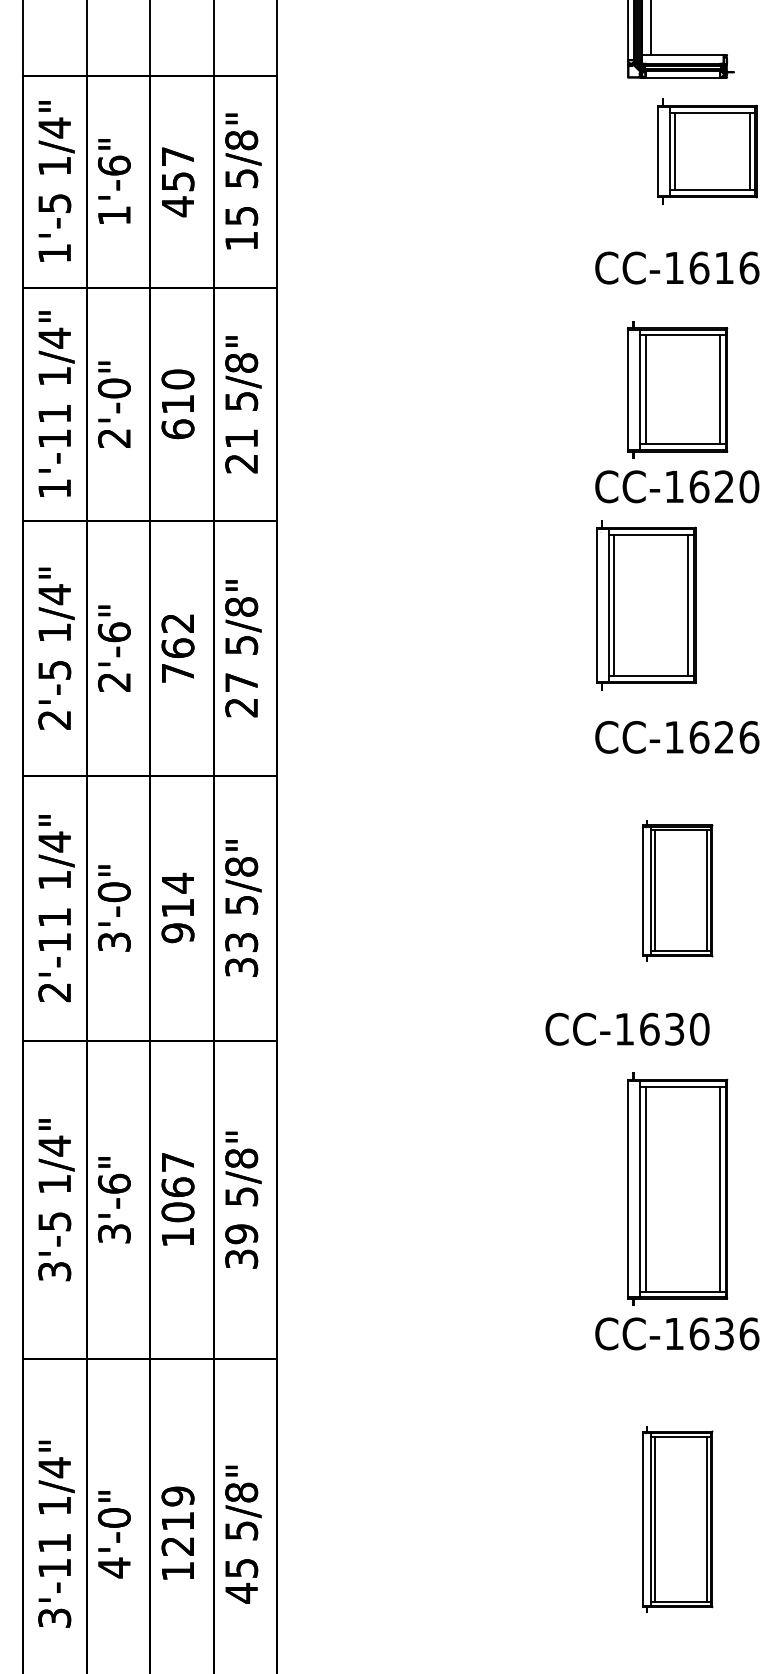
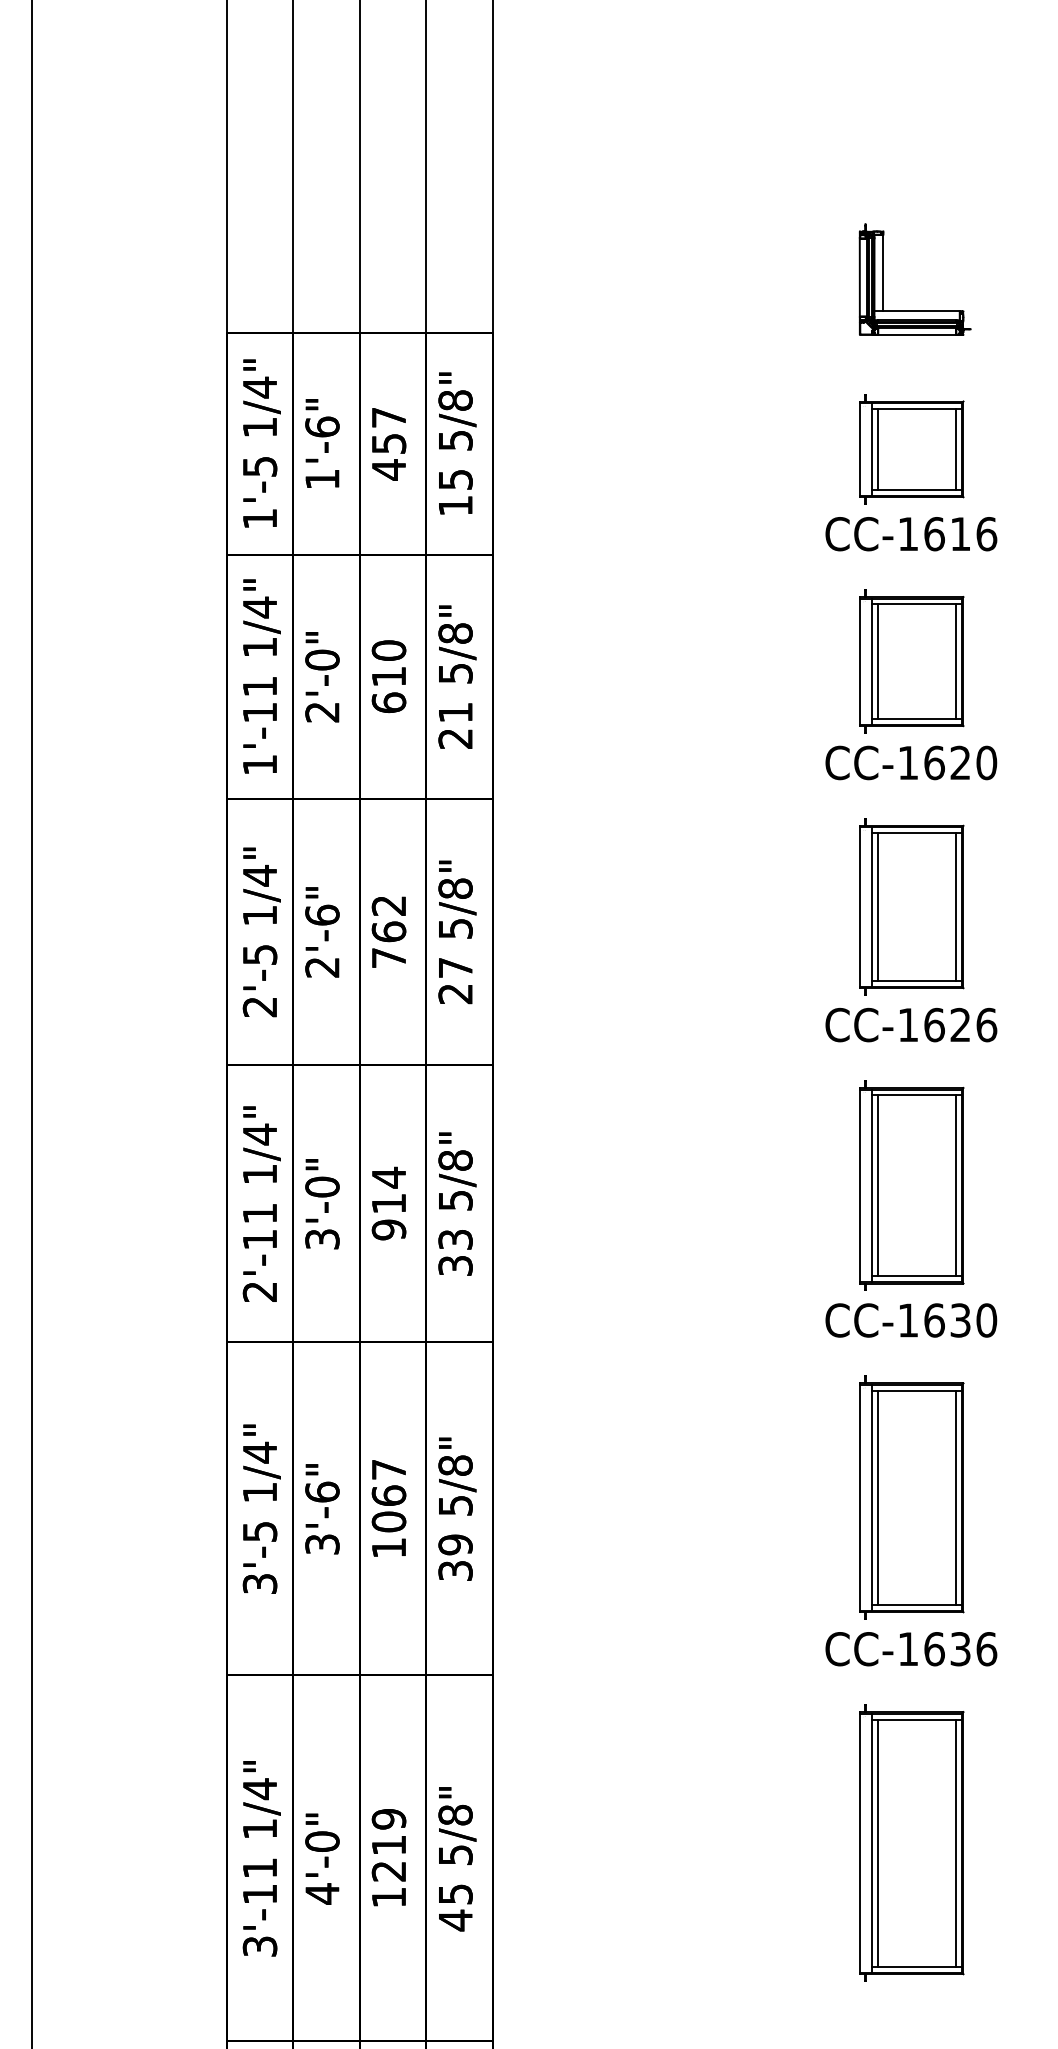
part: (707, 151) -> (911, 449), moved
part: (645, 604) -> (911, 906), moved
part: (677, 890) -> (911, 1185), size x1.43
text: (627, 1029) -> (911, 1320), moved
part: (677, 1518) -> (911, 1842), size x1.43

